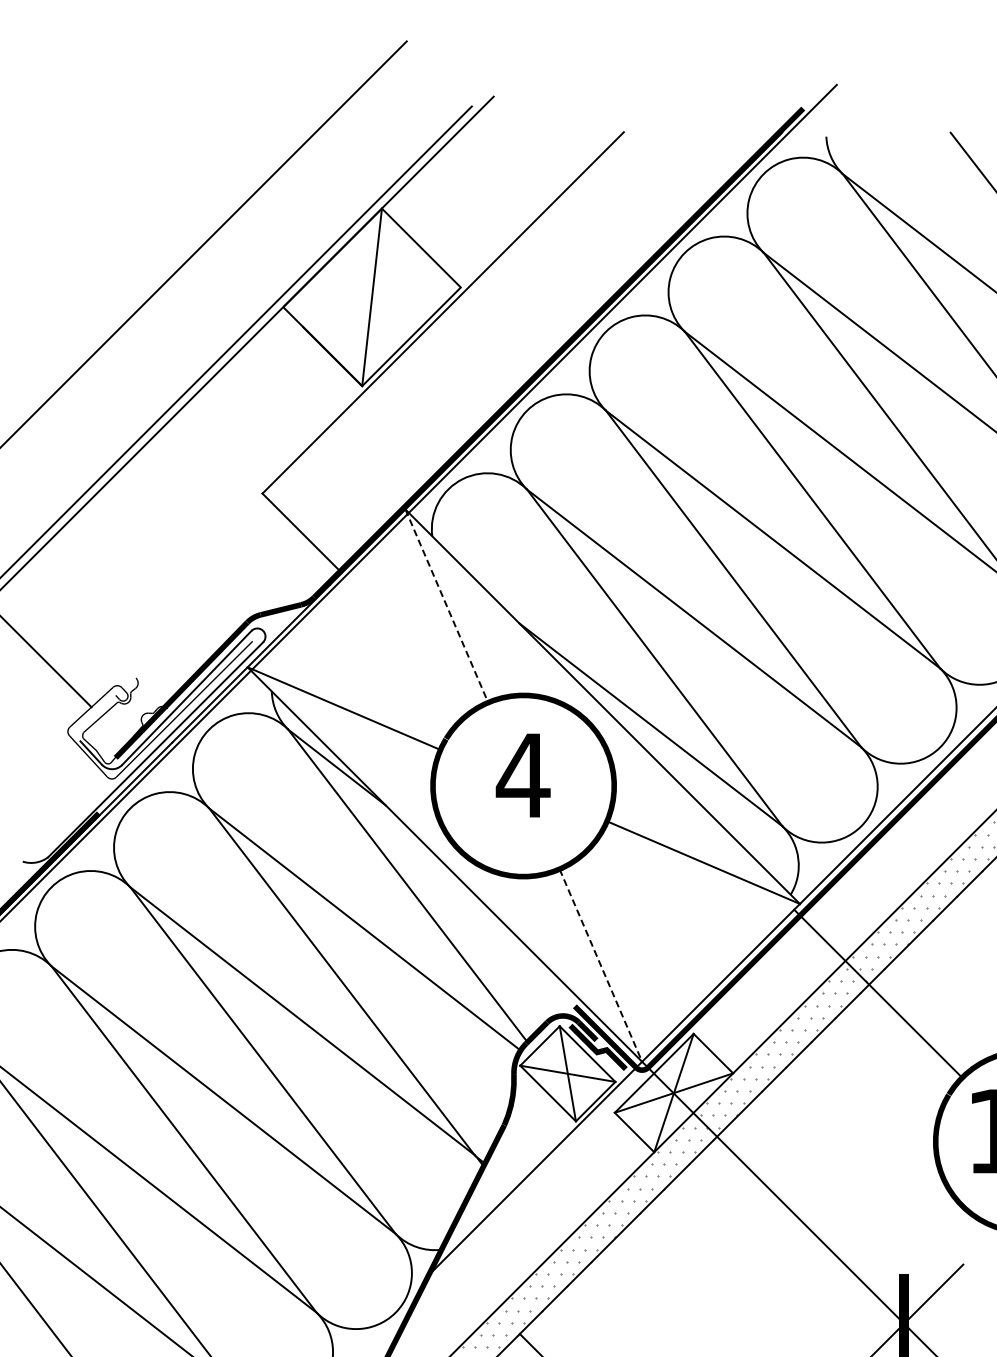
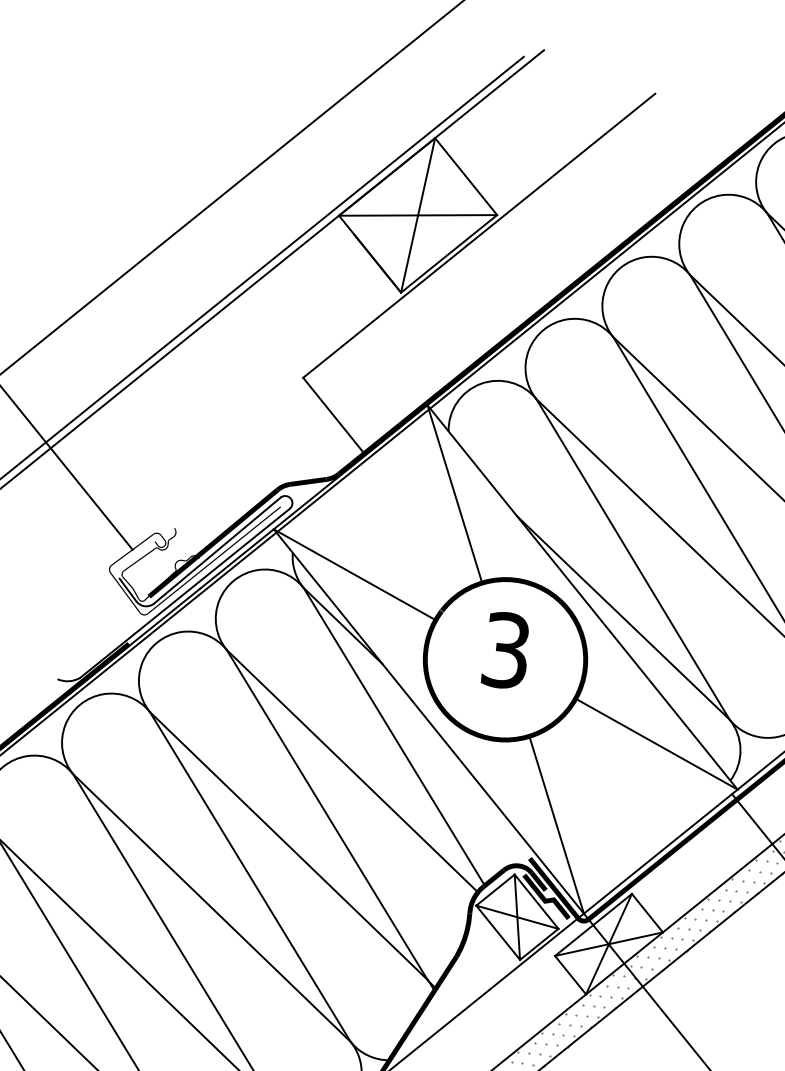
line: (371, 297) -> (417, 215), added
line: (446, 605) -> (454, 493), dashed -> solid
text: (522, 775) -> (505, 650), 4 -> 3
line: (600, 965) -> (556, 824), dashed -> solid

